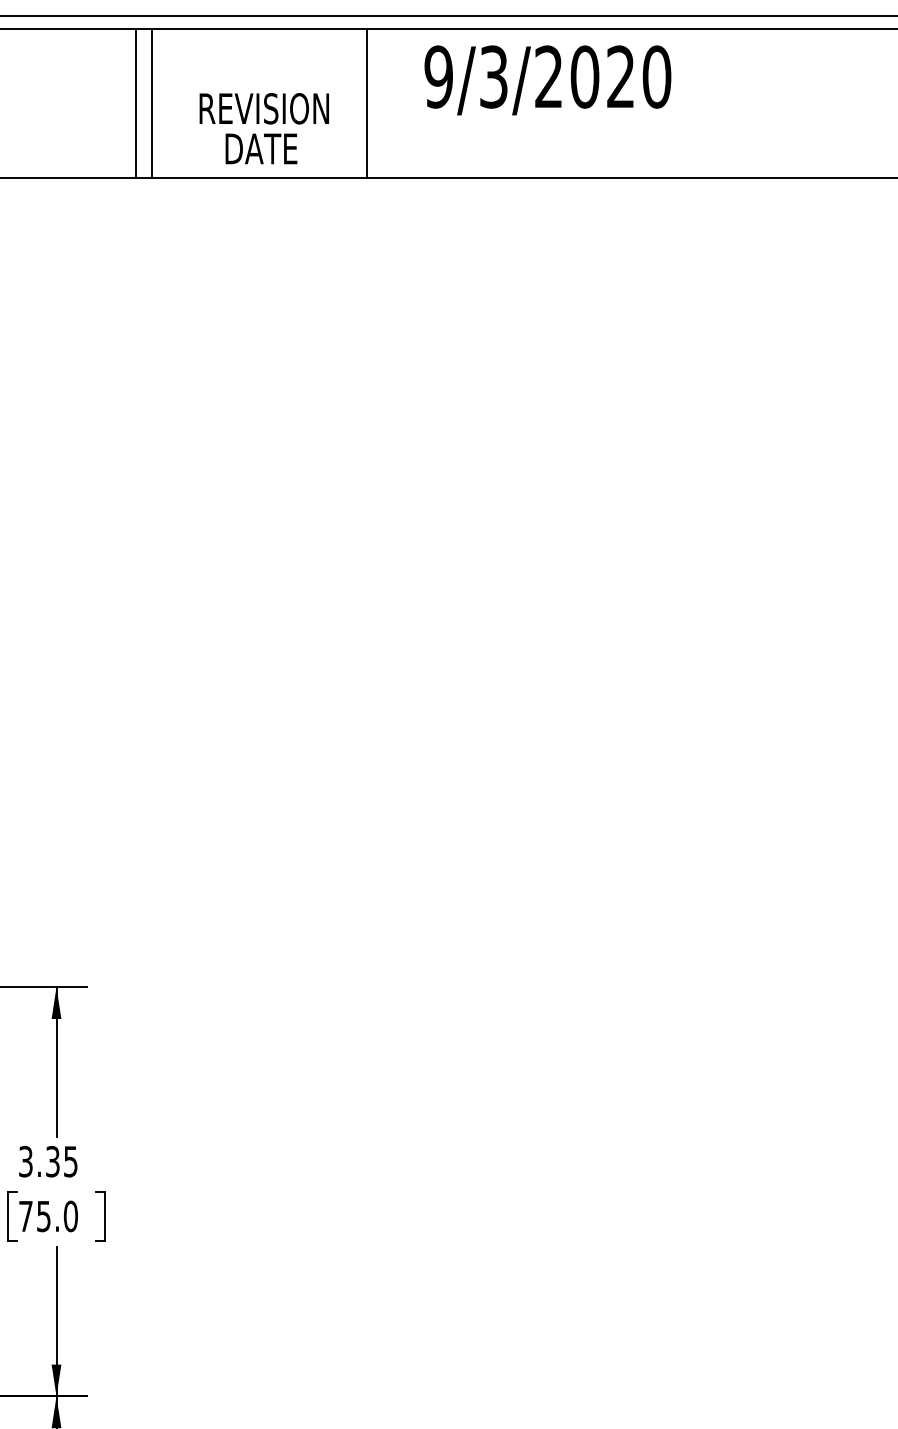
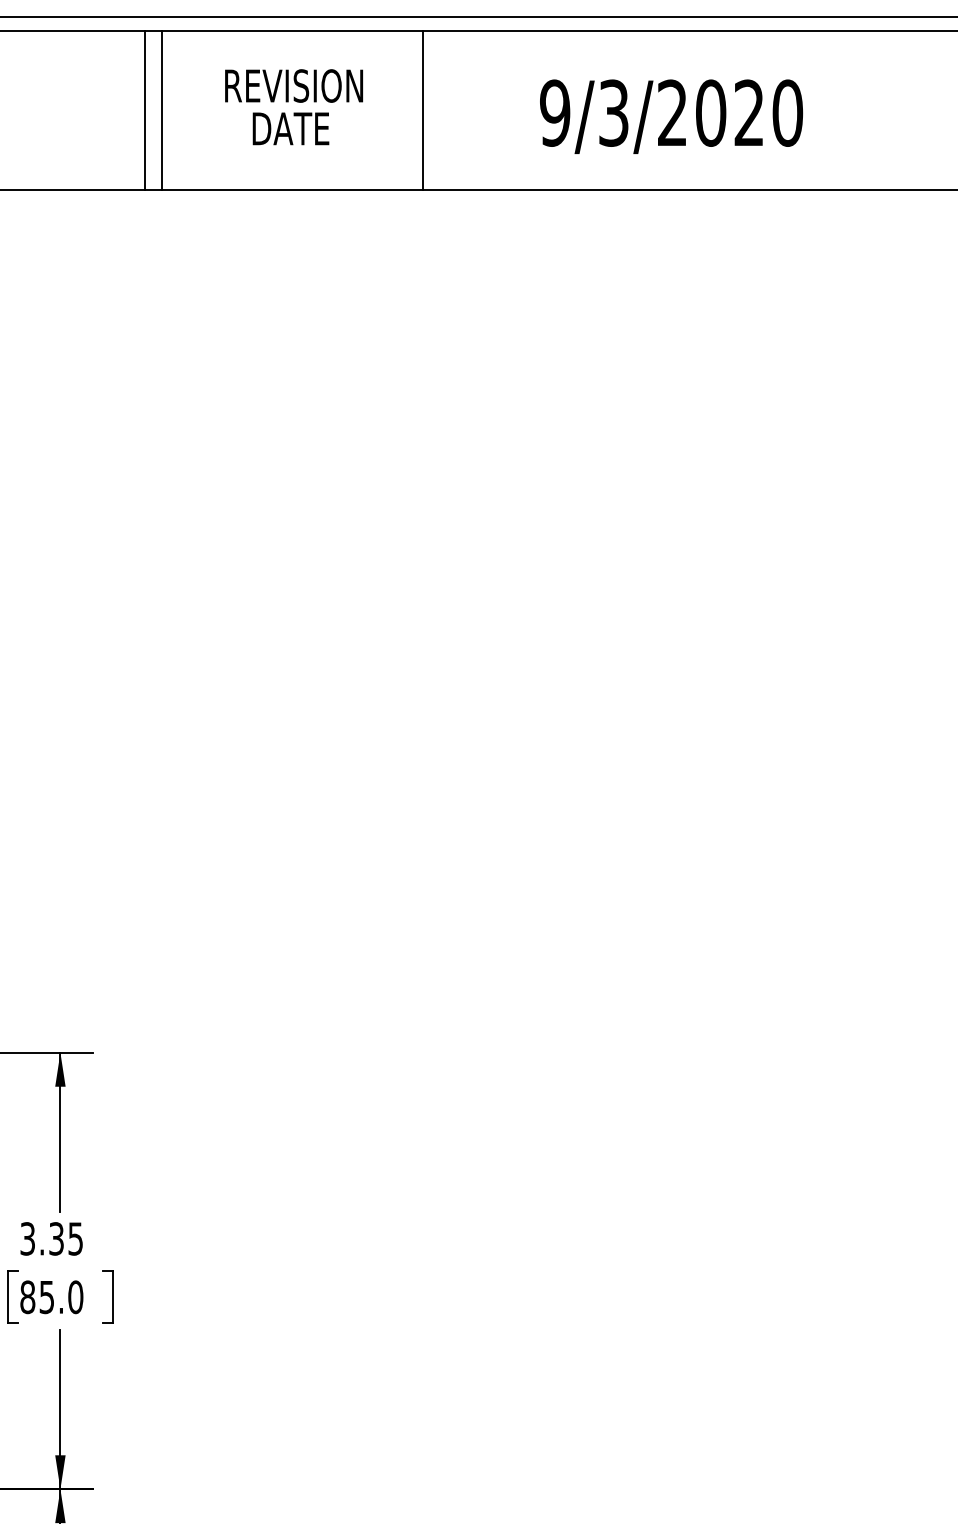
text: (547, 80) -> (671, 116), moved
line: (366, 103) -> (422, 110), moved
text: (263, 128) -> (293, 107), moved
text: (25, 1216) -> (27, 1297), 75.0 -> 85.0

